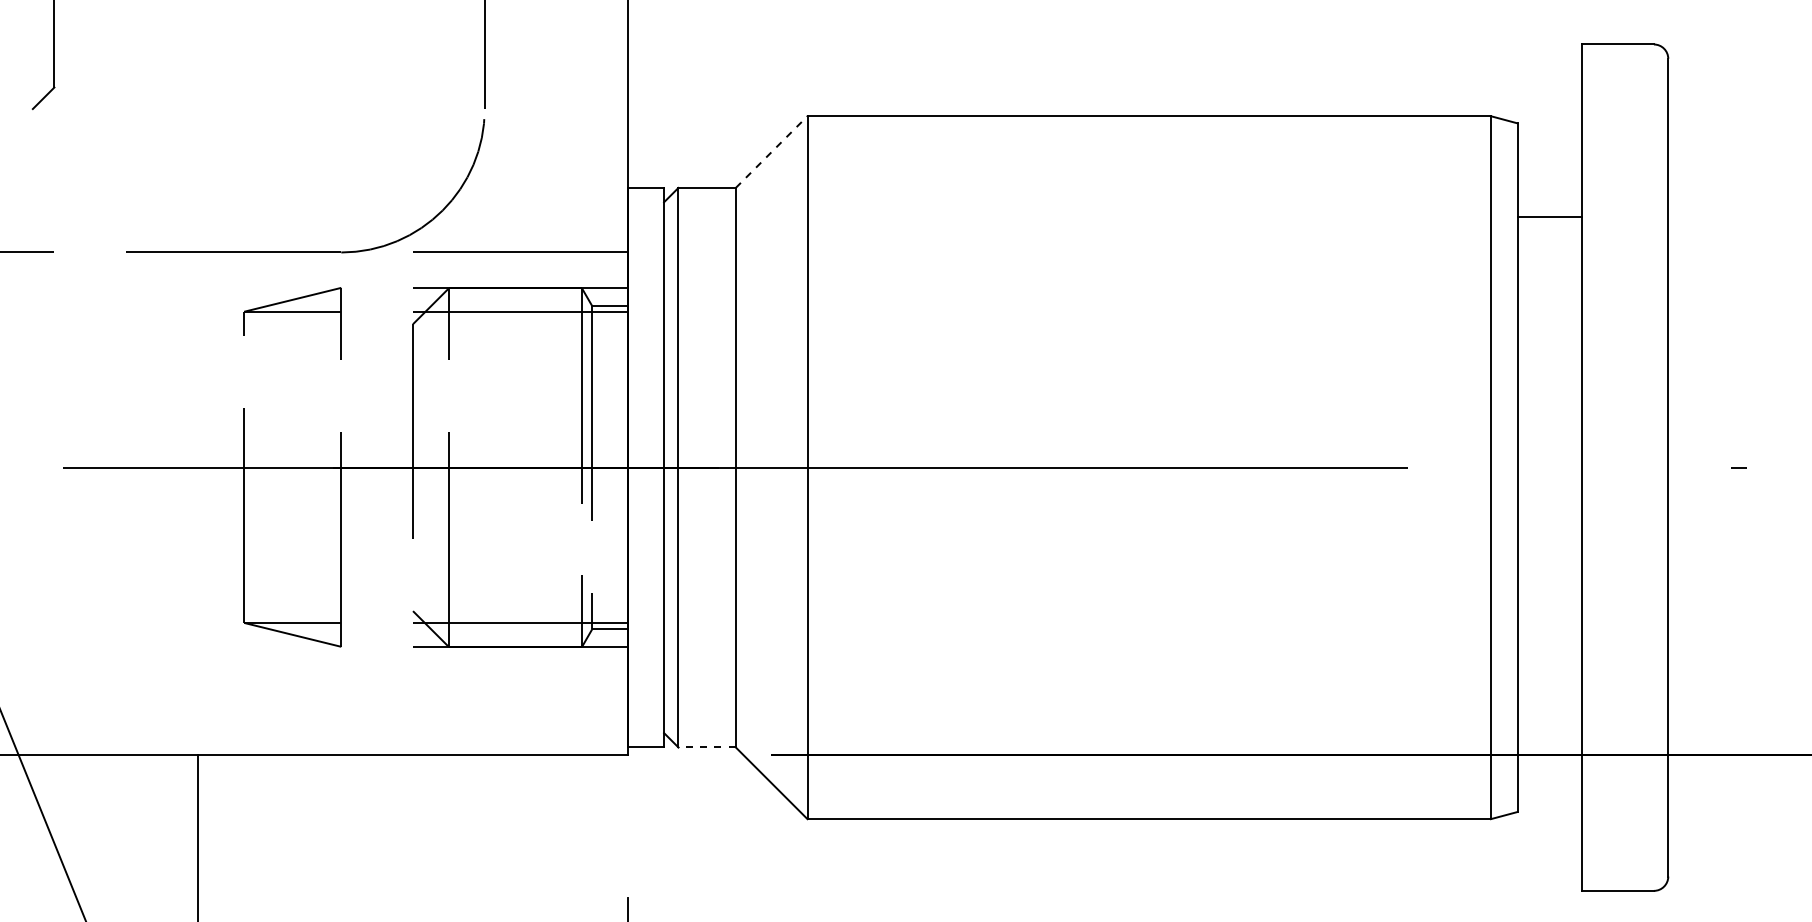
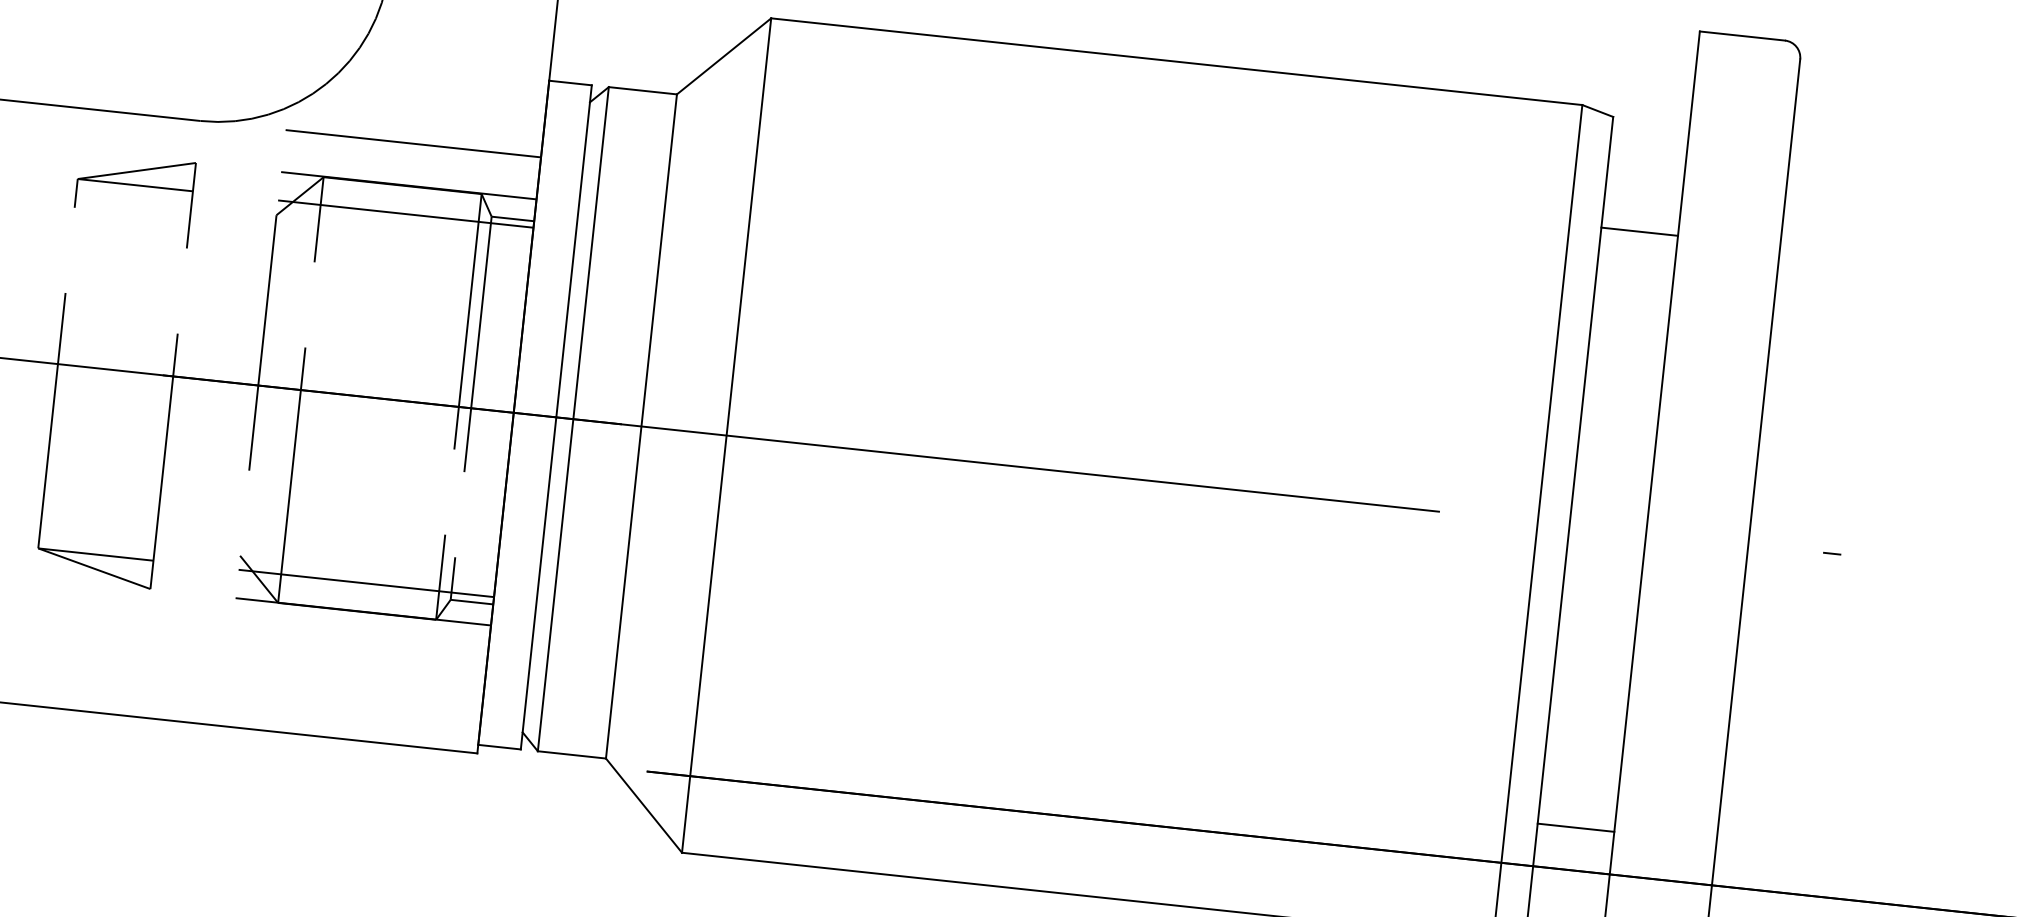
line: (771, 152) -> (723, 56), dashed -> solid
line: (1549, 718) -> (1575, 827), added
line: (707, 747) -> (572, 755), dashed -> solid

